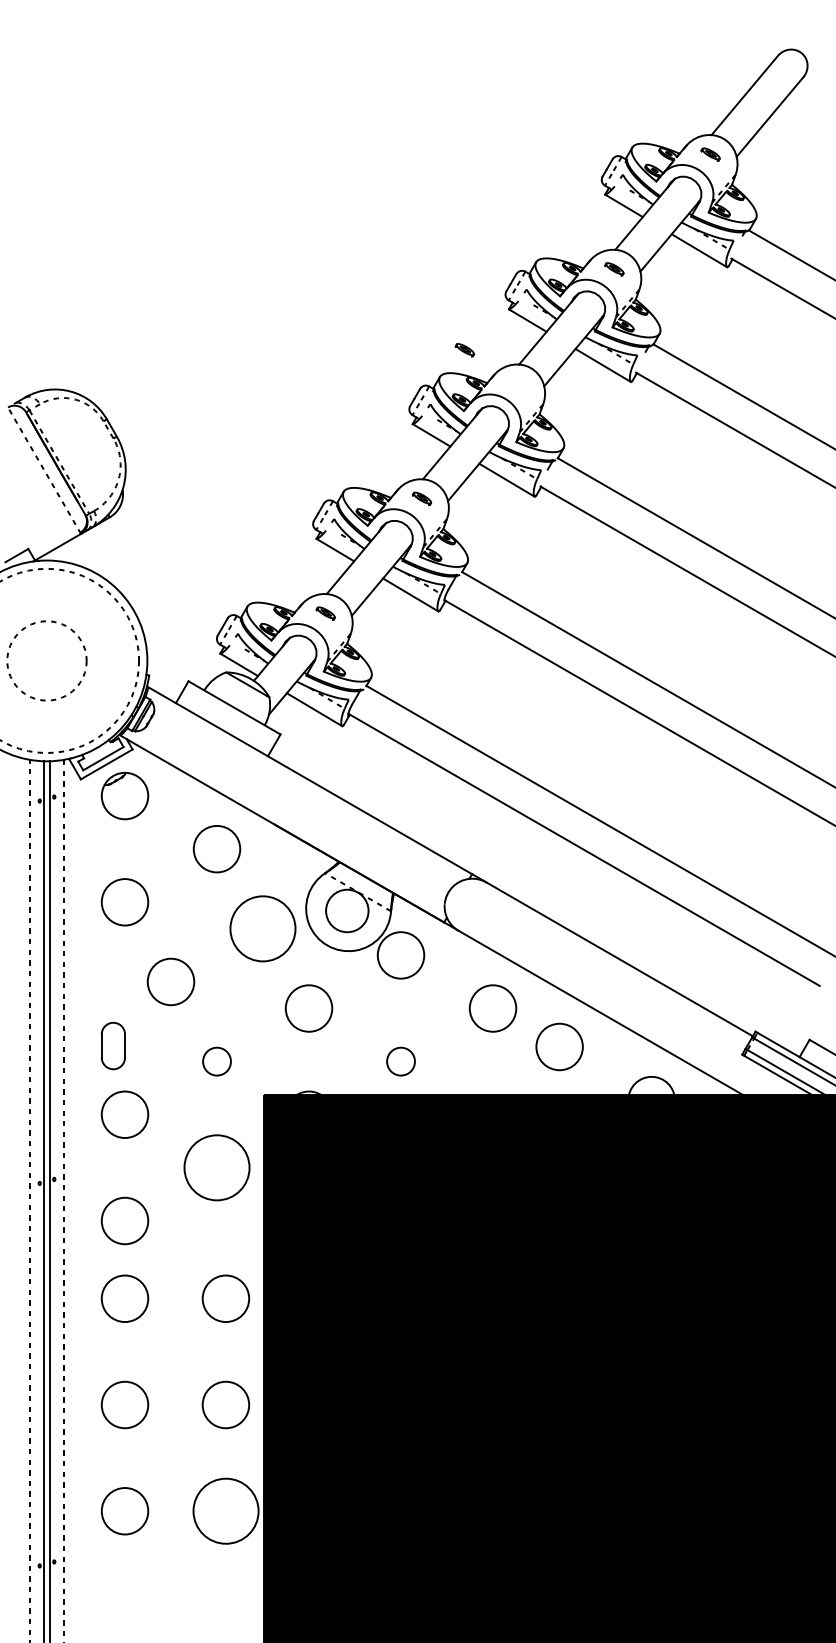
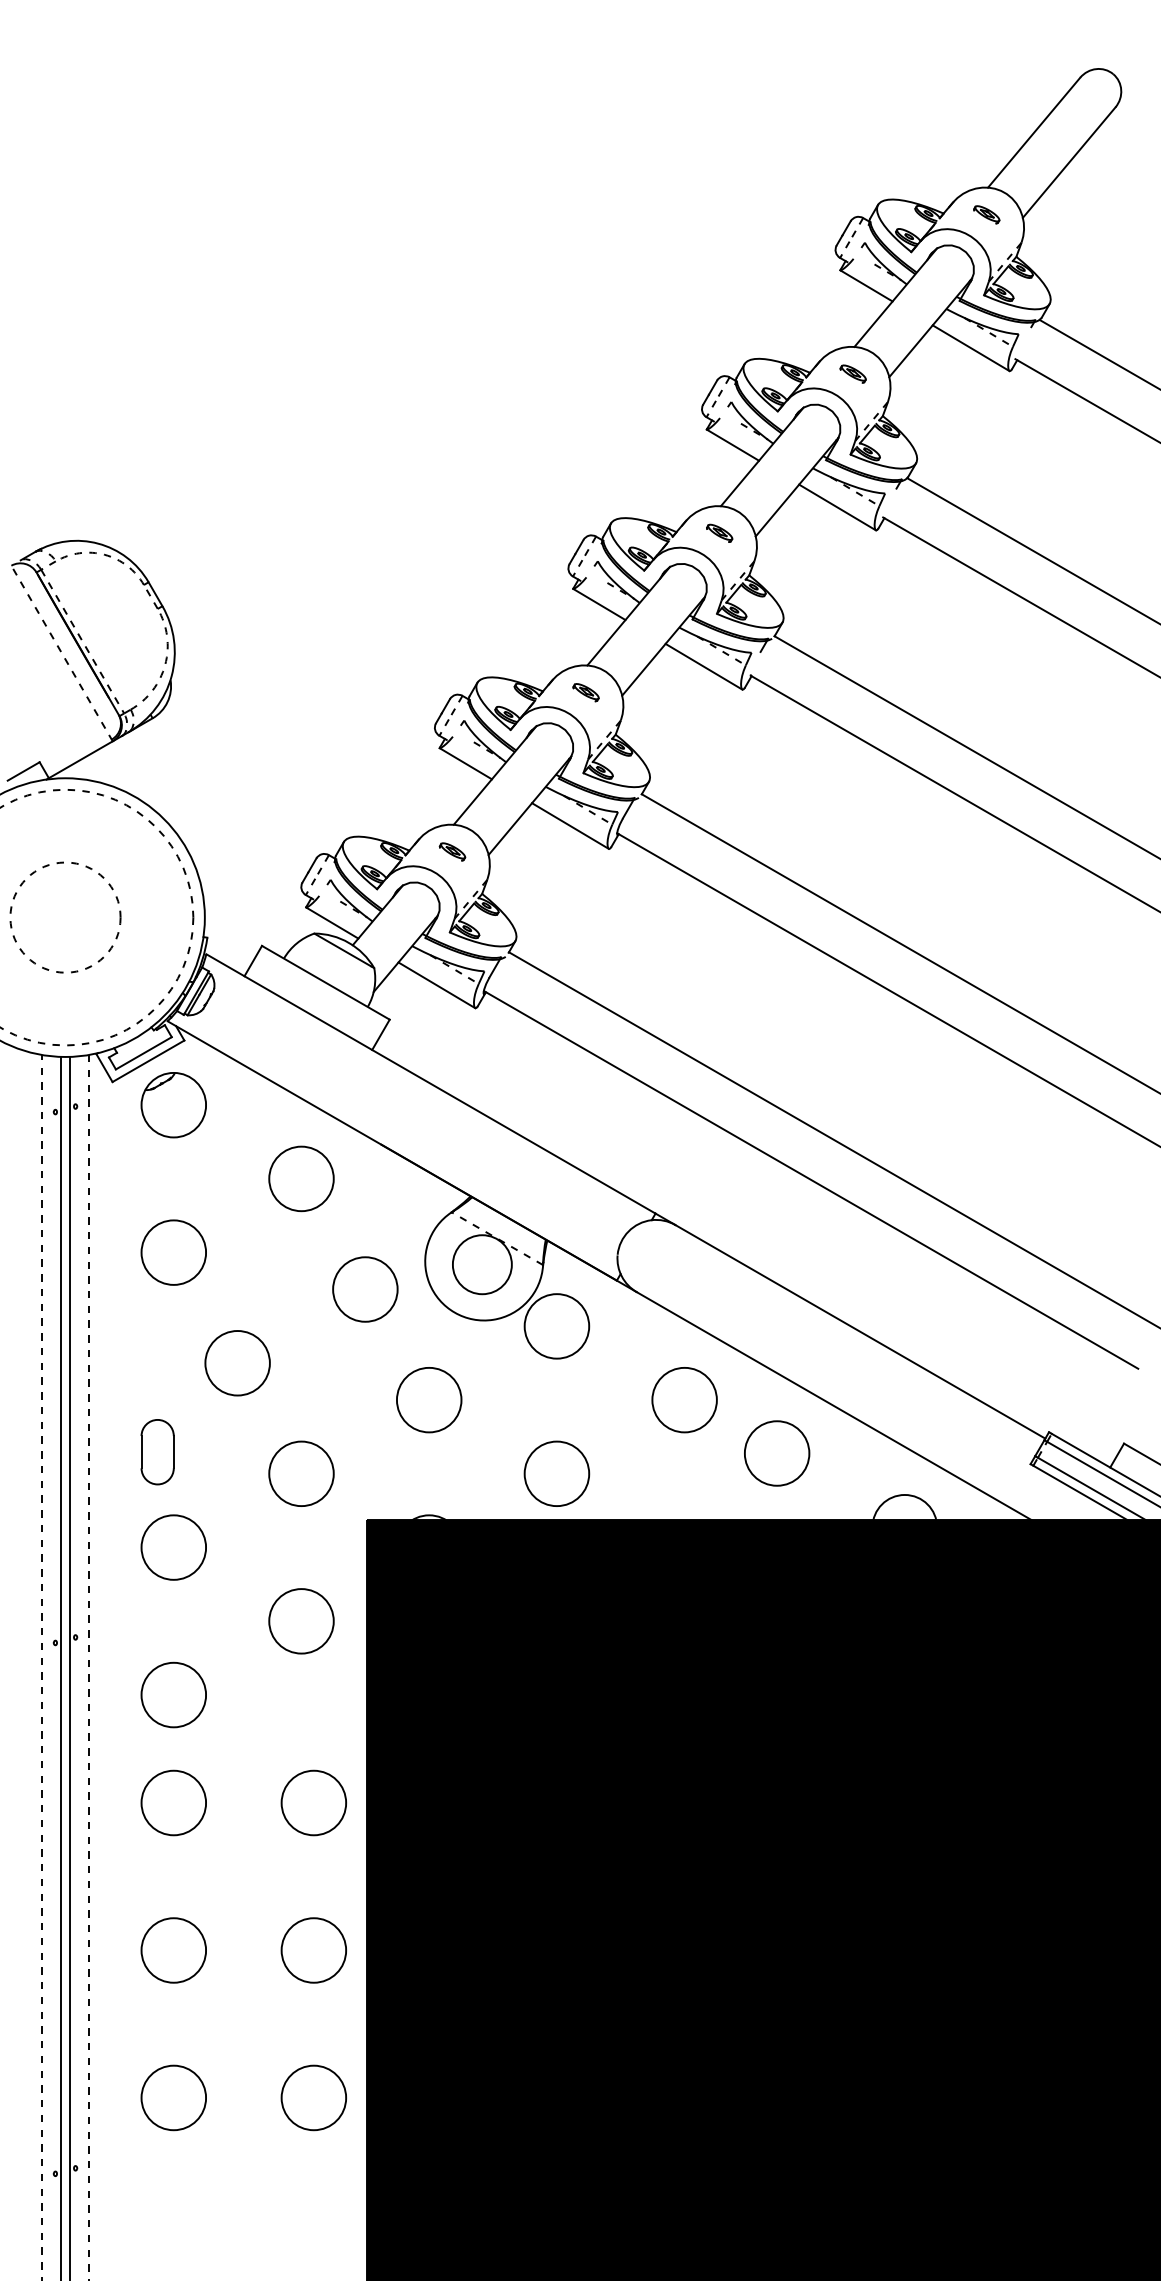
part: (464, 349) -> (719, 532), moved
circle: (263, 928) -> (365, 1289), size x0.71
circle: (217, 1061) -> (301, 1473), size x1.67
circle: (400, 1061) -> (556, 1473), size x1.67
circle: (217, 1168) -> (301, 1621), size x0.71
circle: (225, 1510) -> (313, 2097), size x0.71

